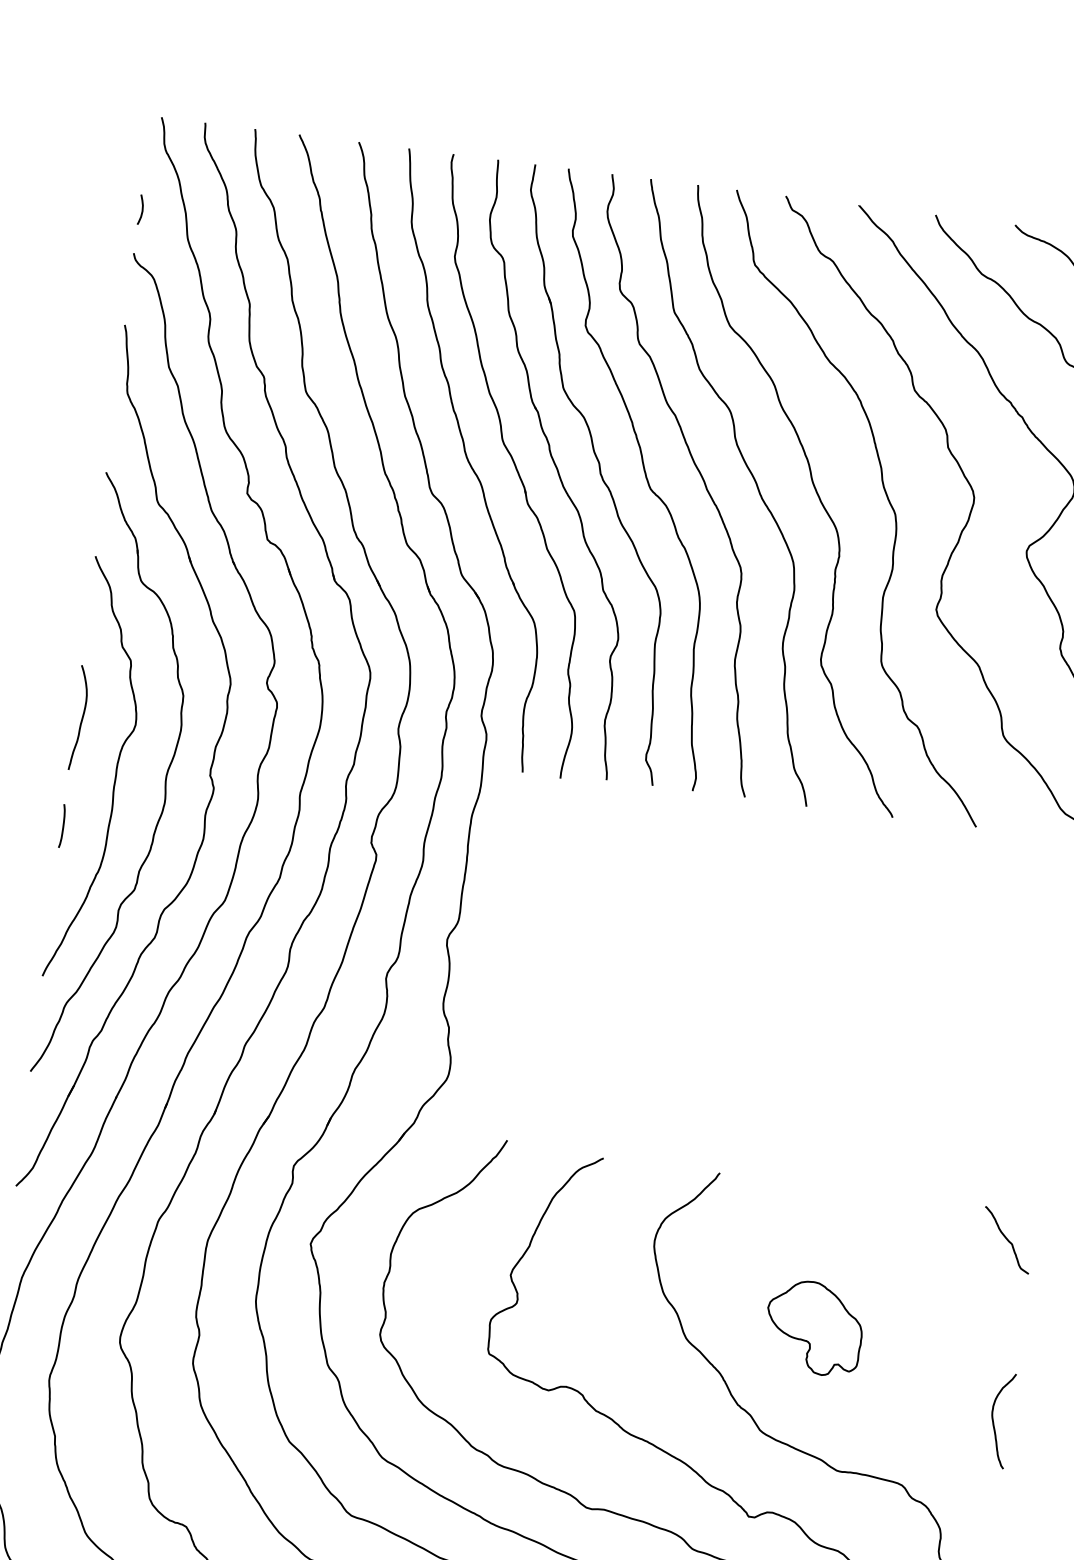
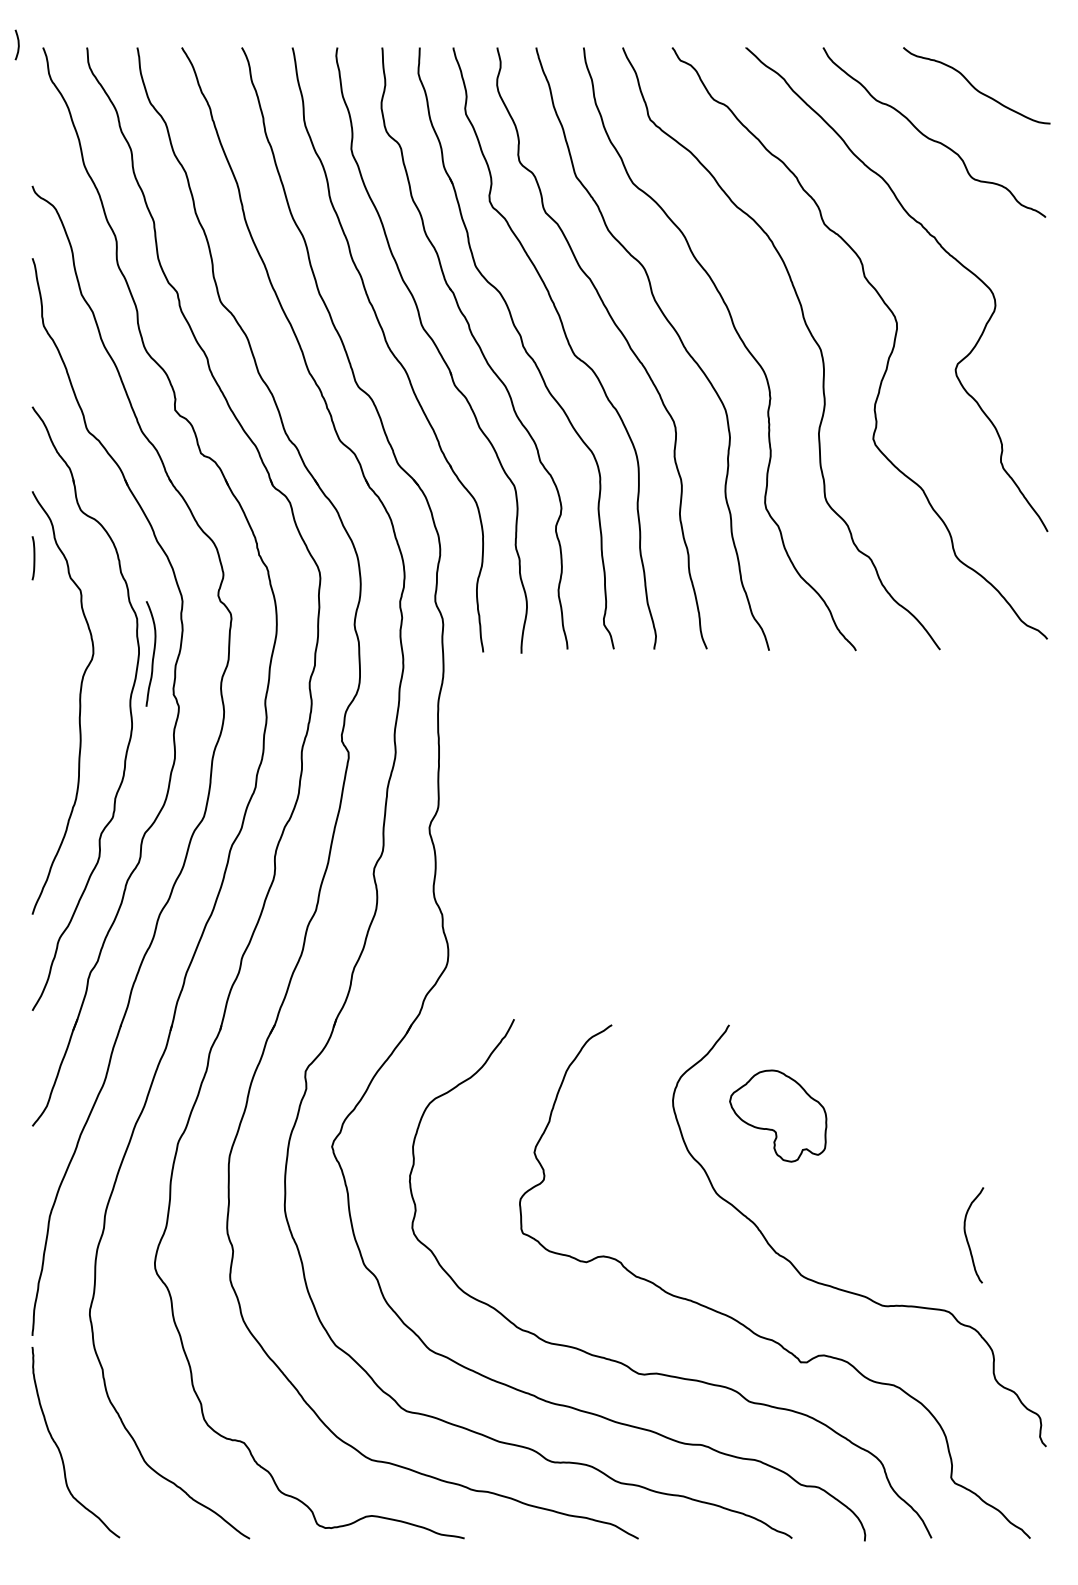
curve: (141, 209) -> (17, 44), moved
curve: (81, 718) -> (152, 654), moved
curve: (62, 826) -> (33, 558), moved
curve: (1007, 1240) -> (1022, 1055), removed
part: (814, 1327) -> (778, 1115), moved
curve: (994, 1421) -> (967, 1237), moved

